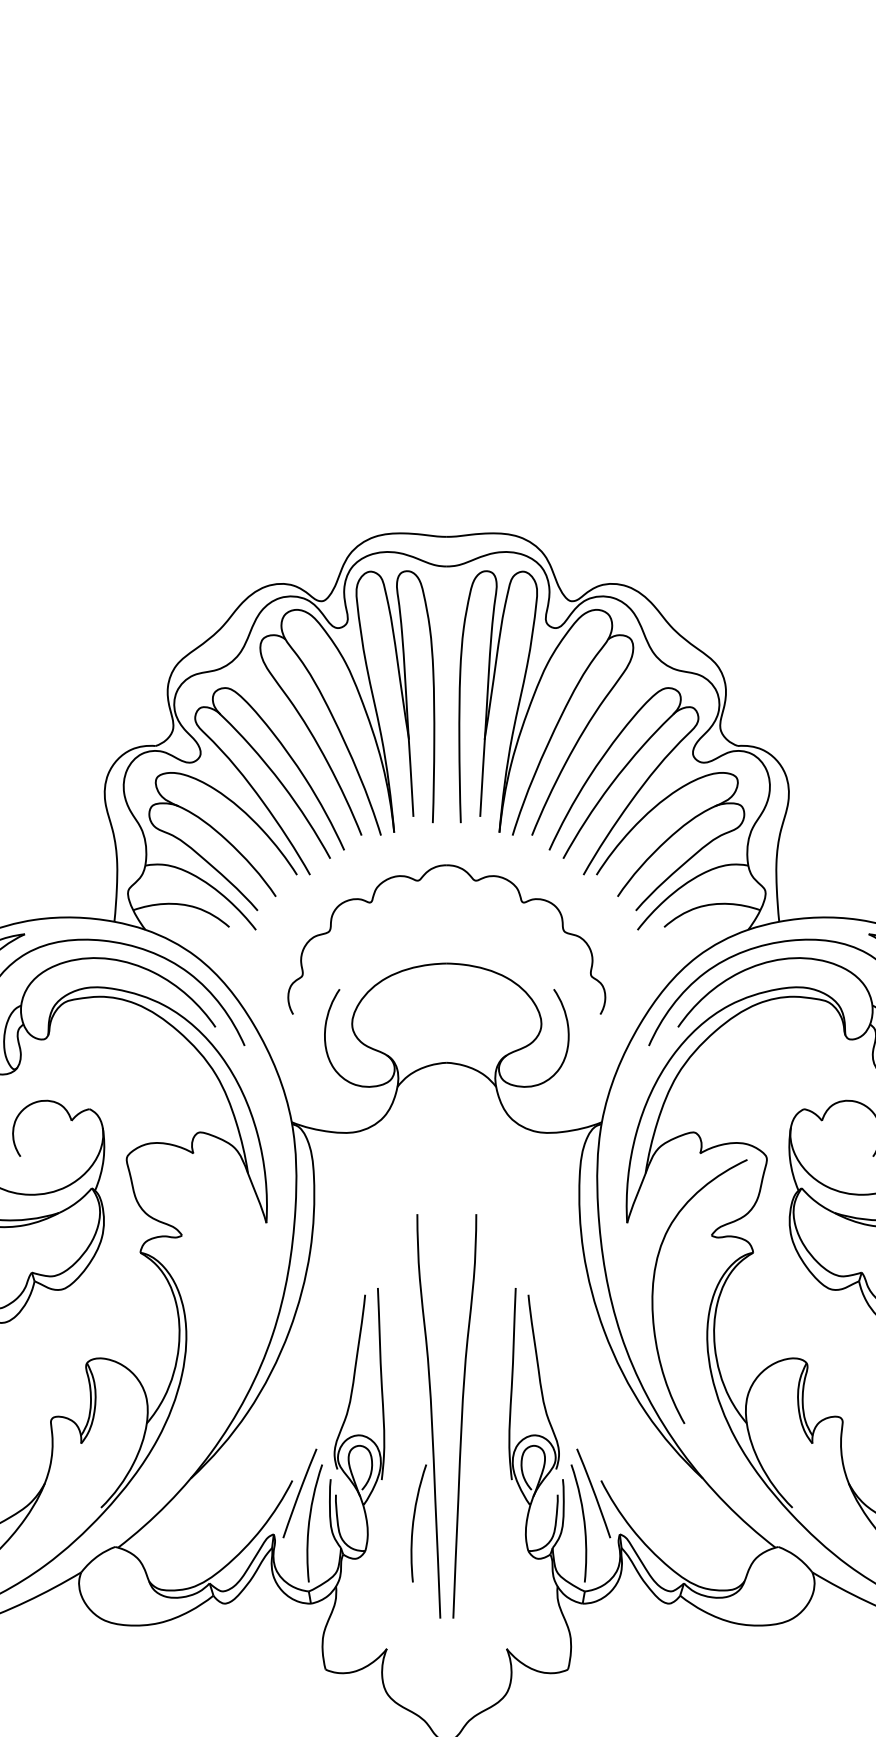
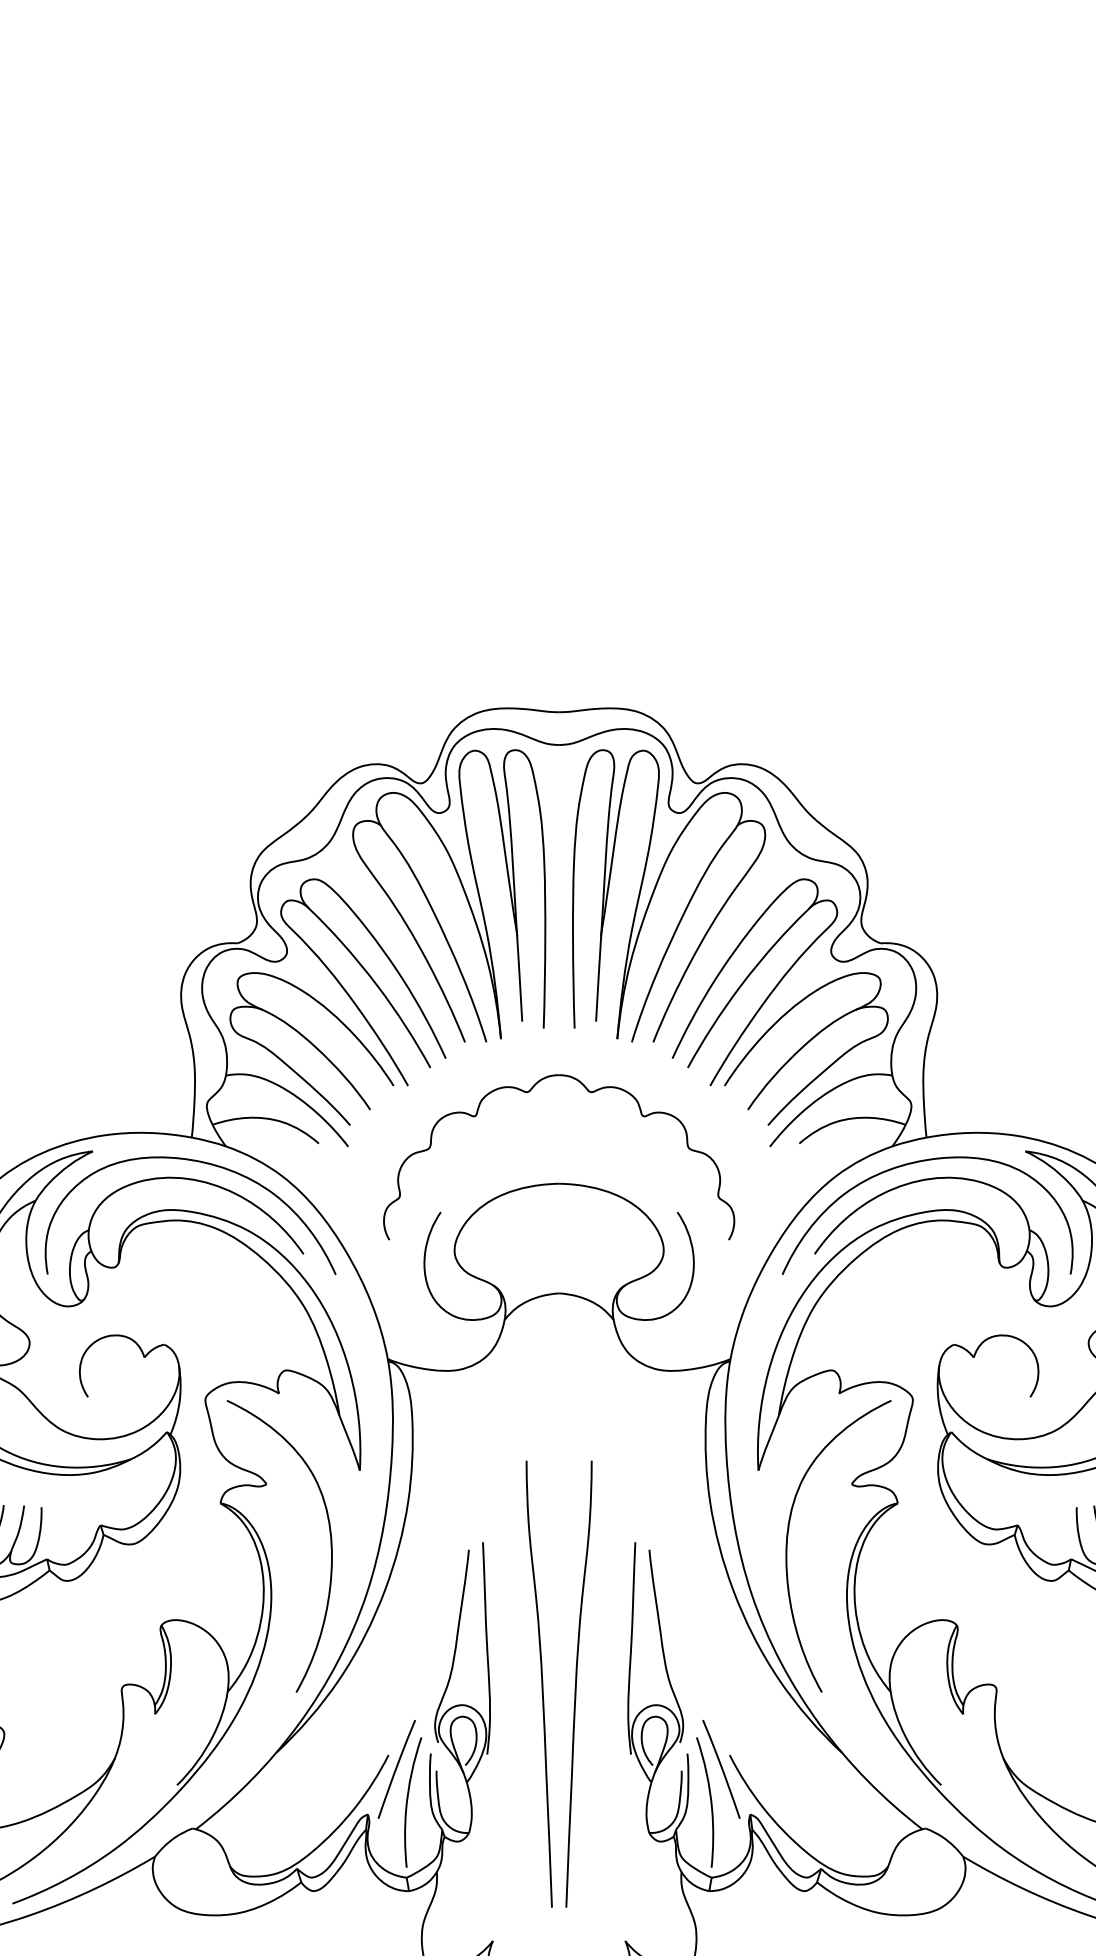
curve: (239, 1291) -> (330, 1546), added
curve: (414, 1520) -> (523, 1799), removed

